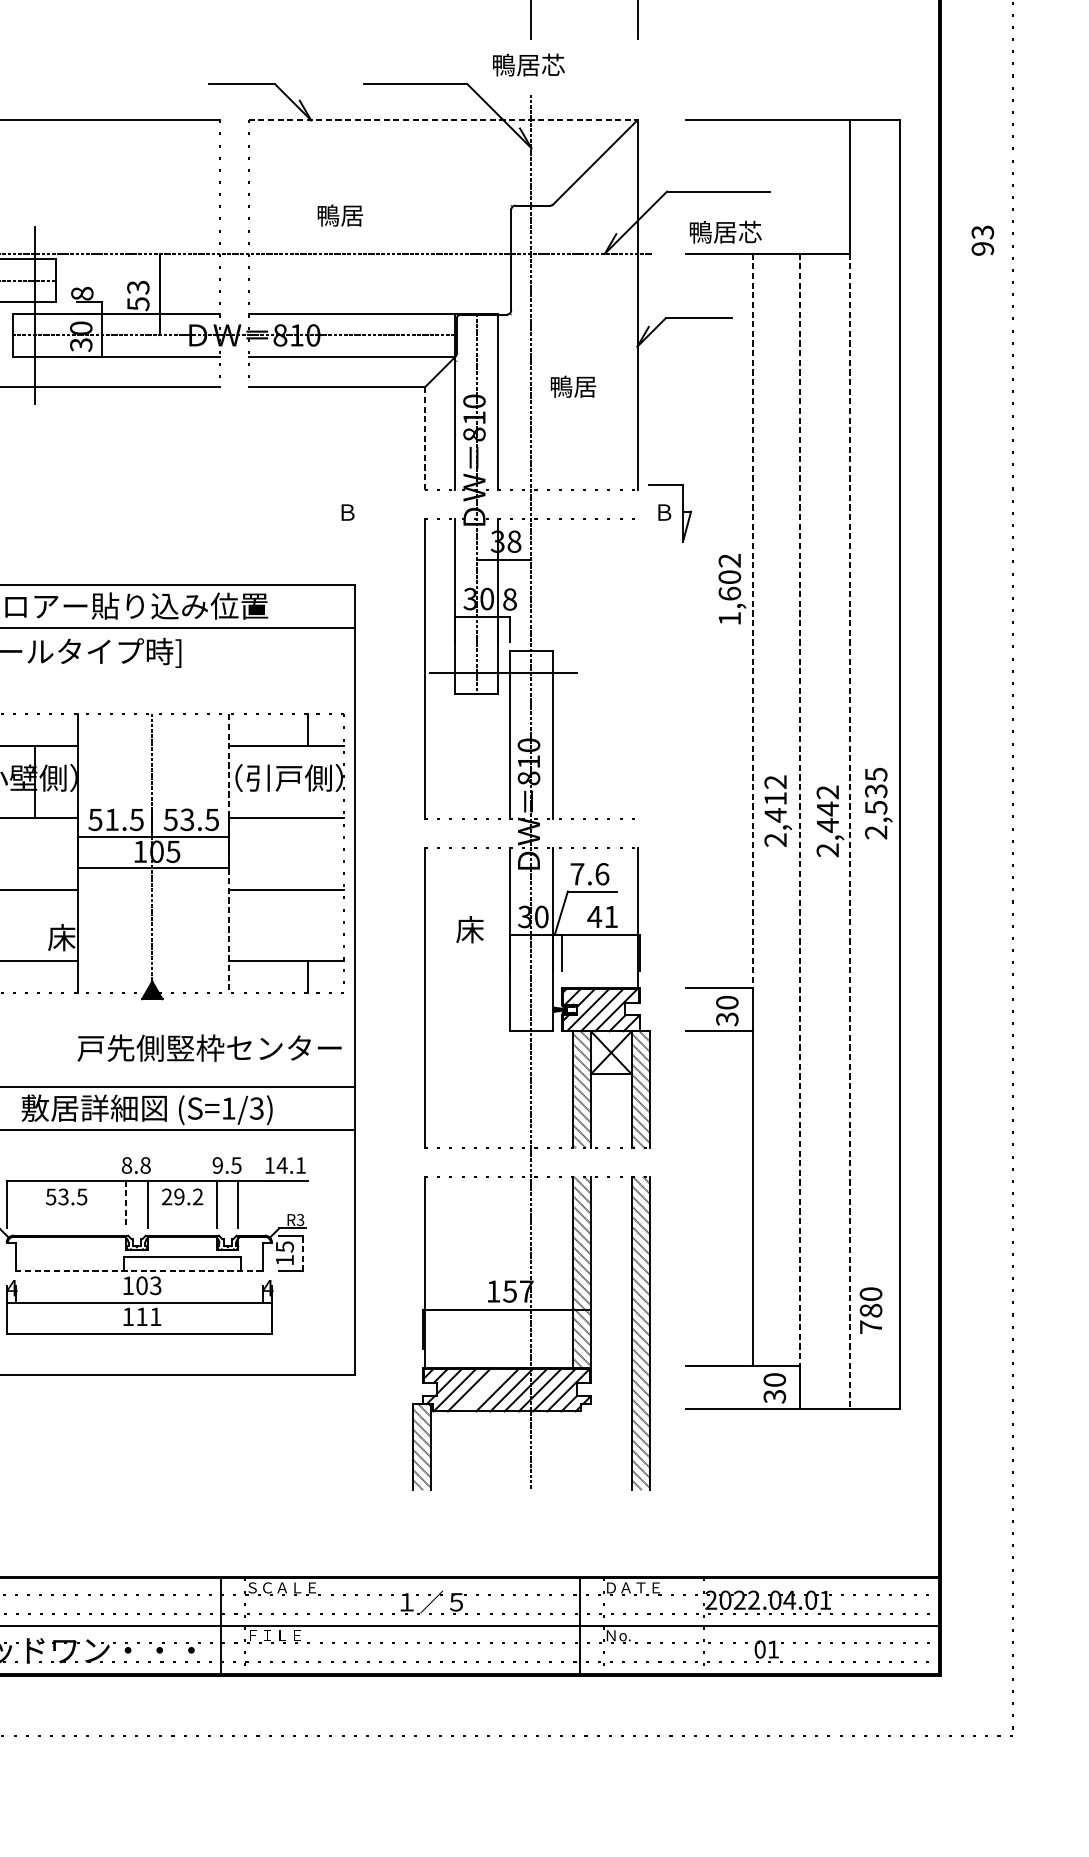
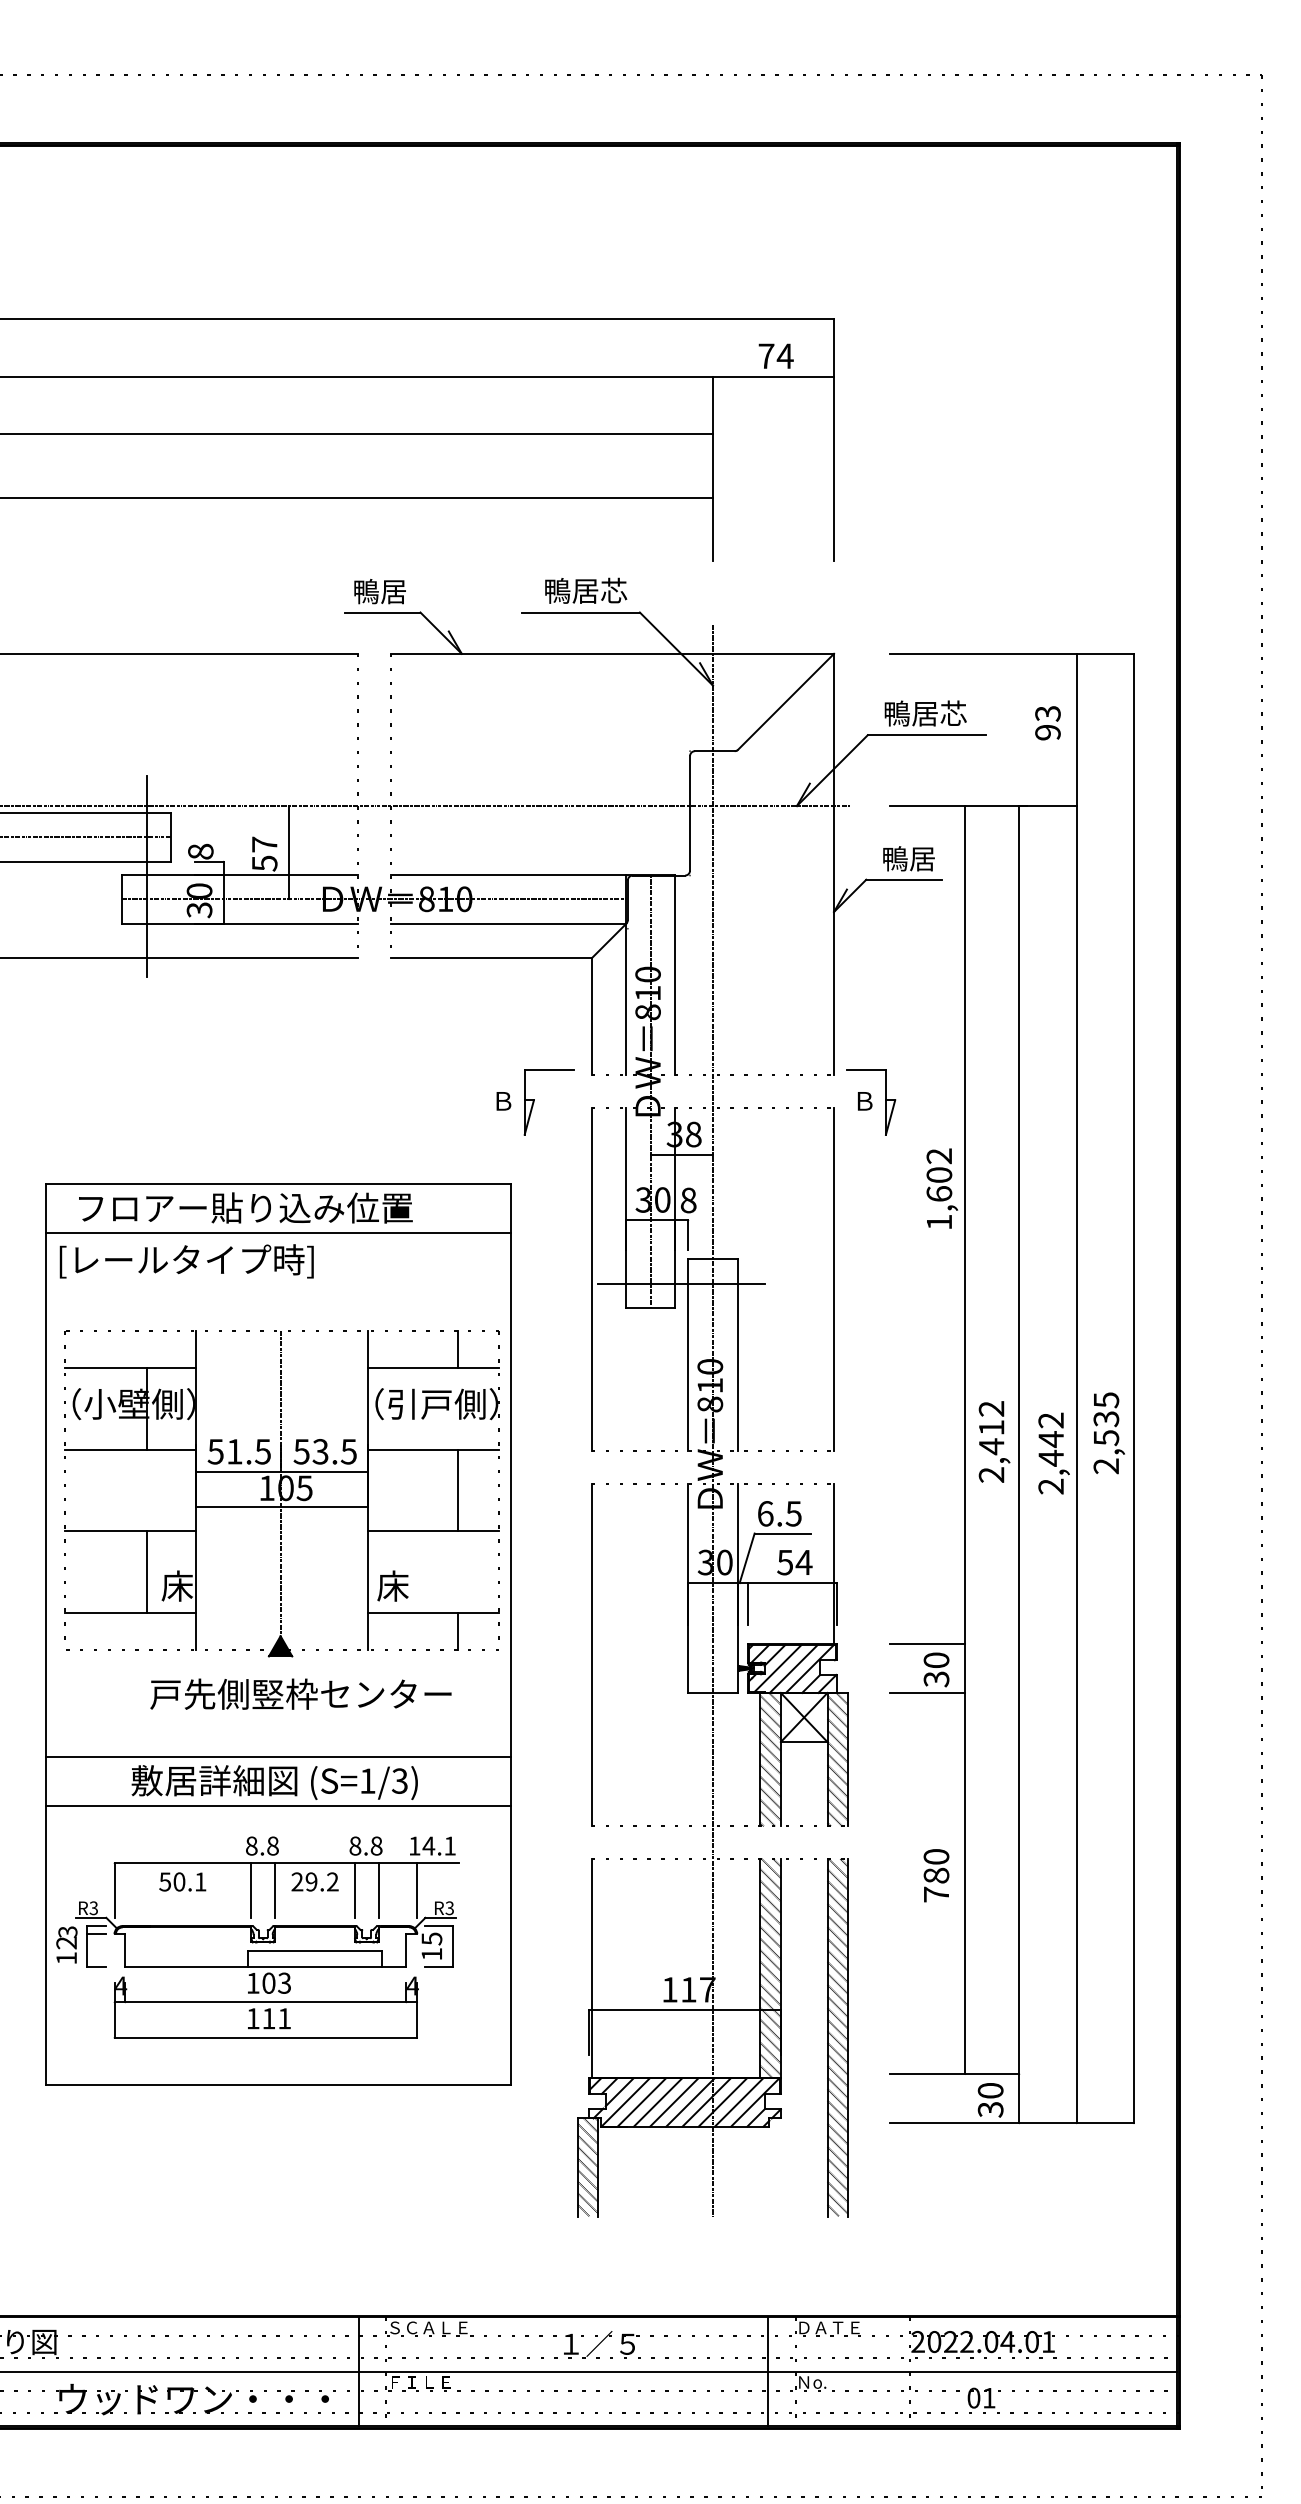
text: (529, 64) -> (586, 590), moved
line: (443, 119) -> (612, 653), dashed -> solid
text: (339, 215) -> (379, 591), moved
text: (725, 232) -> (925, 713), moved
text: (982, 240) -> (1047, 723), moved
text: (138, 287) -> (264, 844), 53 -> 57
text: (573, 386) -> (908, 858), moved
line: (424, 438) -> (591, 1016), dashed -> solid
part: (374, 513) -> (534, 1102), added
line: (752, 620) -> (965, 1224), dashed -> solid
line: (637, 668) -> (834, 1279), added
line: (800, 809) -> (1019, 1440), dashed -> solid
line: (850, 830) -> (1076, 1464), dashed -> solid
line: (307, 853) -> (457, 1490), added
line: (229, 854) -> (368, 1491), dashed -> solid
text: (589, 873) -> (779, 1513), 7.6 -> 6.5
text: (602, 916) -> (794, 1562), 41 -> 54
line: (34, 925) -> (146, 1572), added
text: (469, 929) -> (392, 1585), moved
text: (209, 1047) -> (300, 1693), moved
text: (226, 1164) -> (365, 1845), 9.5 -> 8.8
text: (72, 1196) -> (189, 1881), 53.5 -> 50.1
line: (272, 1204) -> (417, 1890), added
line: (126, 1205) -> (251, 1891), dashed -> solid
line: (302, 1252) -> (452, 1945), dashed -> solid
line: (139, 1271) -> (265, 1966), dashed -> solid
text: (509, 1291) -> (688, 1989), 157 -> 117
text: (871, 1310) -> (936, 1875), moved
line: (482, 1390) -> (657, 2102), added

